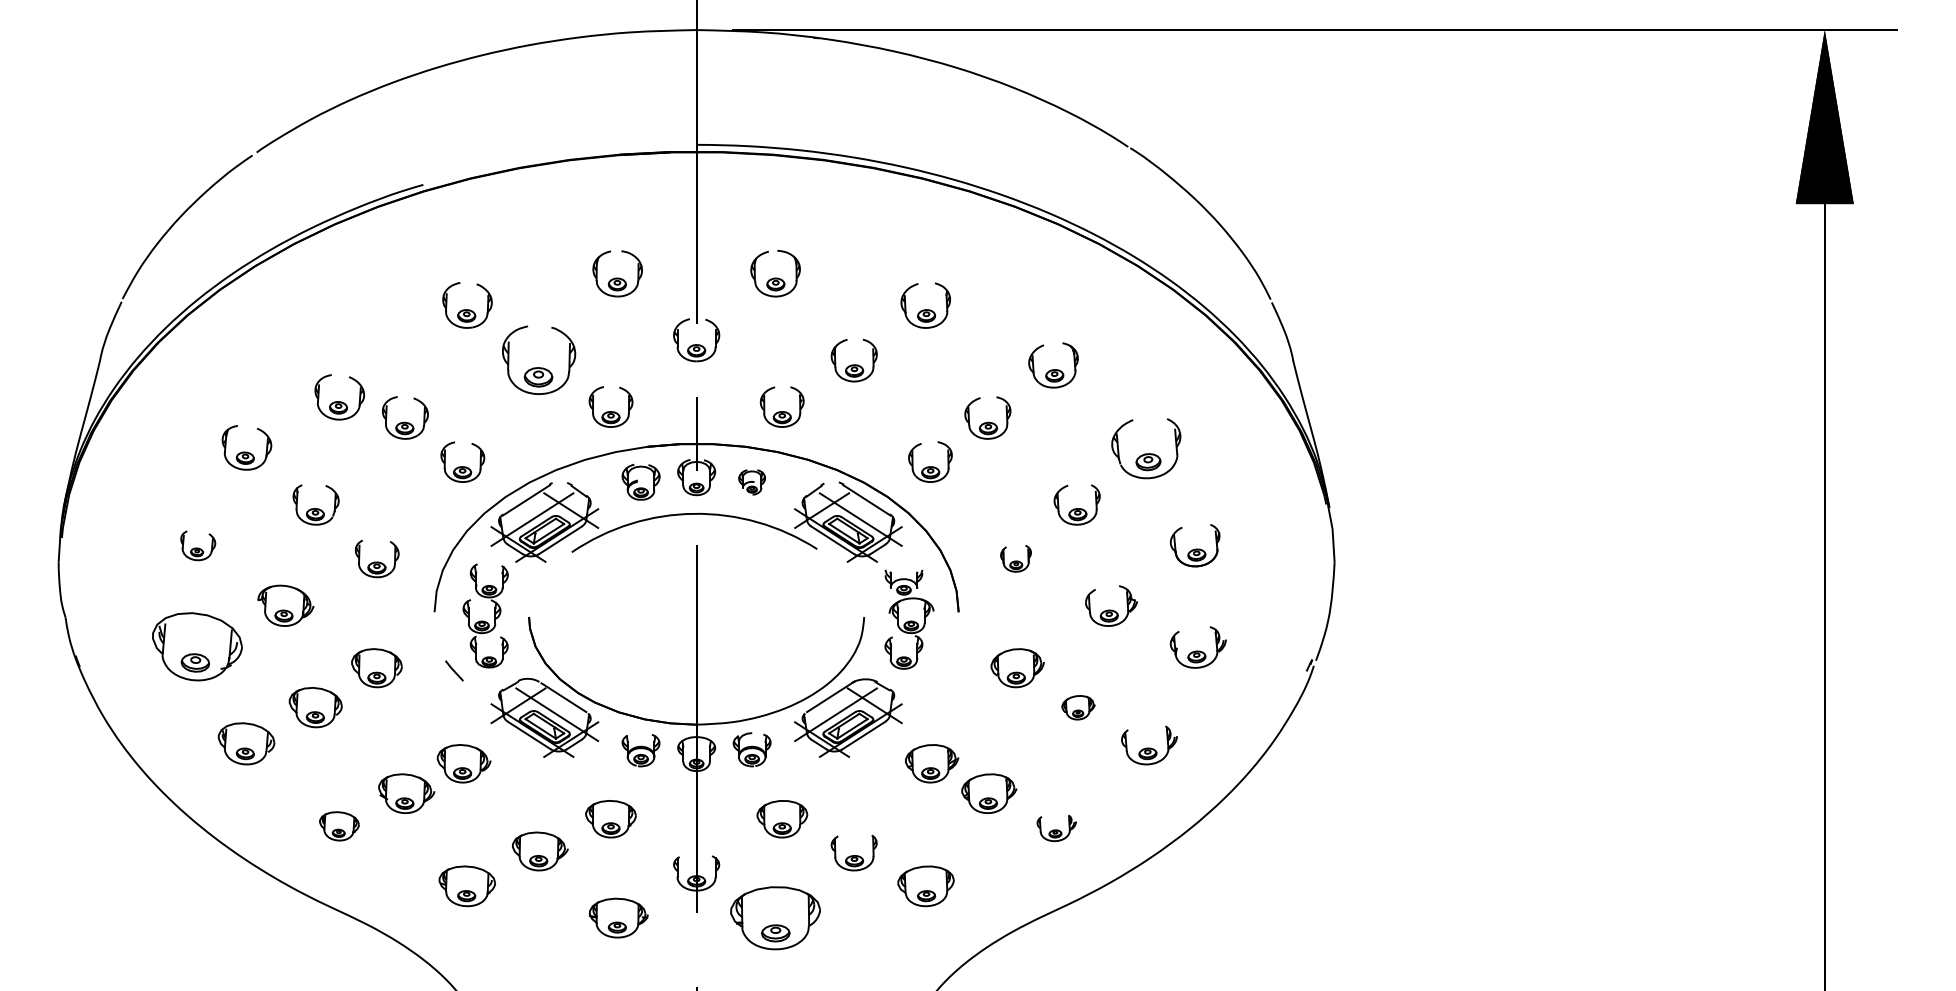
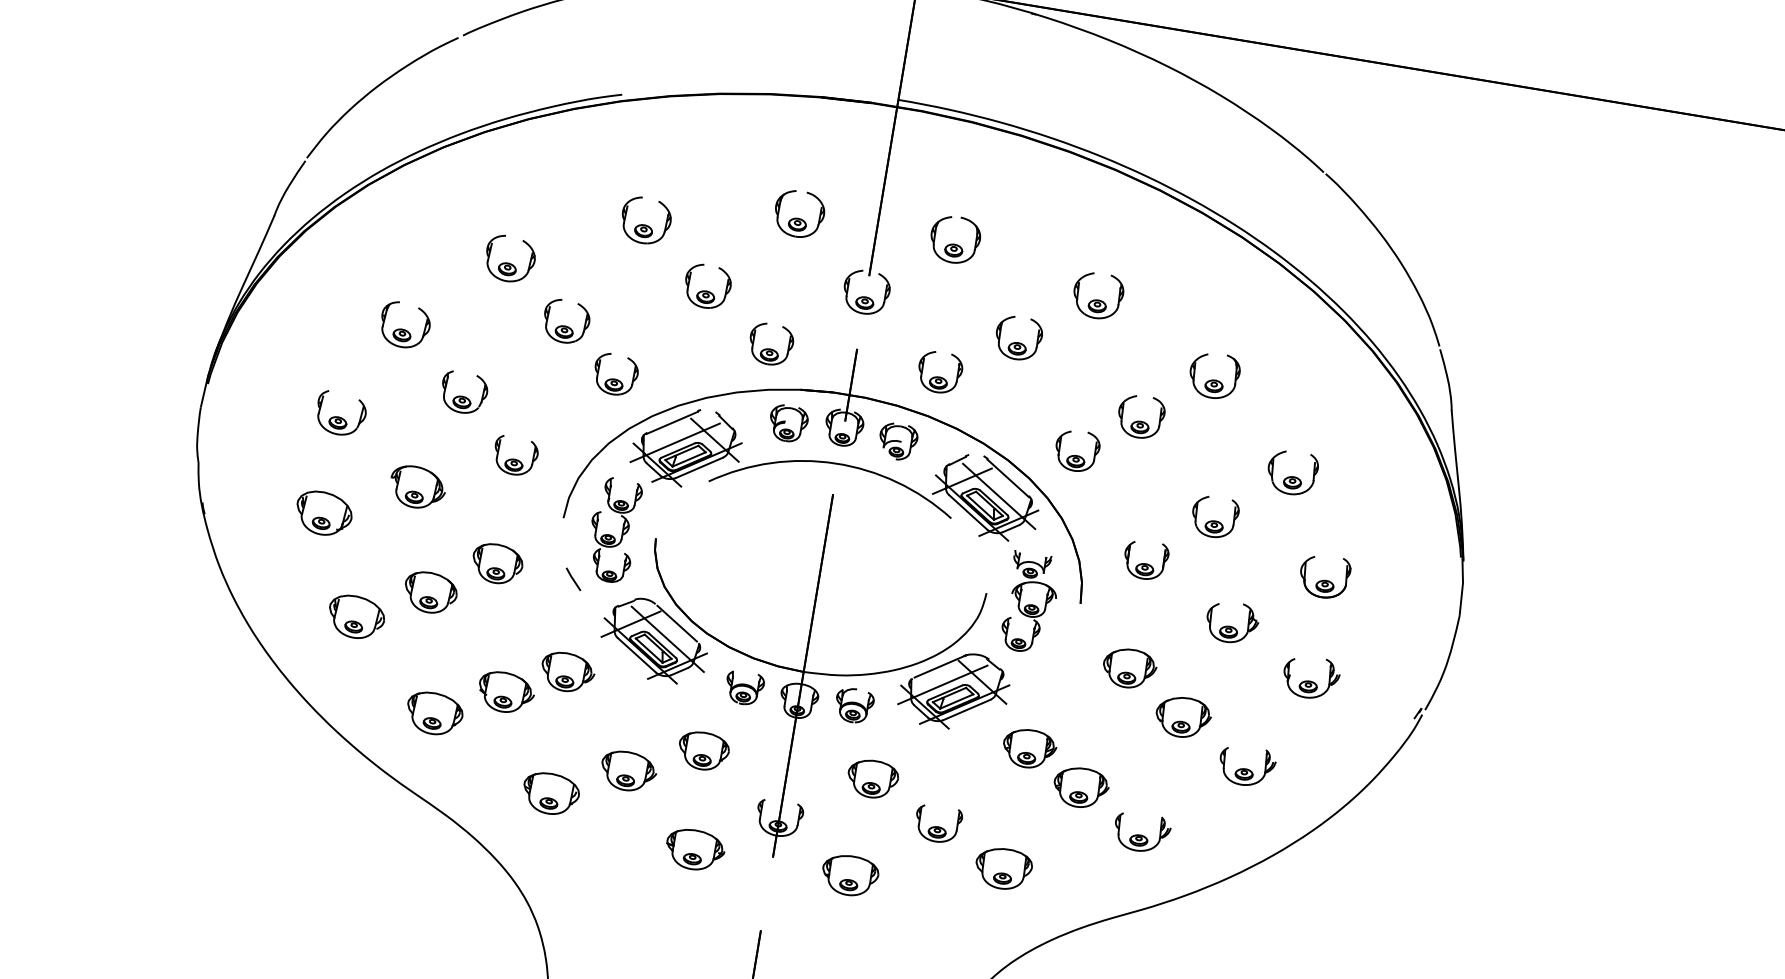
part: (538, 360) -> (707, 286), size x0.62
part: (339, 397) -> (510, 259), moved
part: (1146, 448) -> (1292, 472), size x0.71
part: (751, 482) -> (897, 441), size x1.43
part: (198, 545) -> (341, 413), size x1.43
part: (1015, 558) -> (1145, 560), size x1.43
part: (197, 646) -> (324, 513), size x0.62
part: (1078, 707) -> (1183, 717), size x1.67
part: (339, 826) -> (434, 714), size x1.43
part: (1056, 828) -> (1141, 833), size x1.43
part: (775, 917) -> (849, 875), size x0.62

